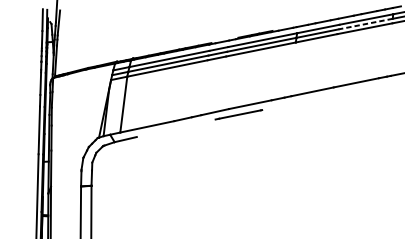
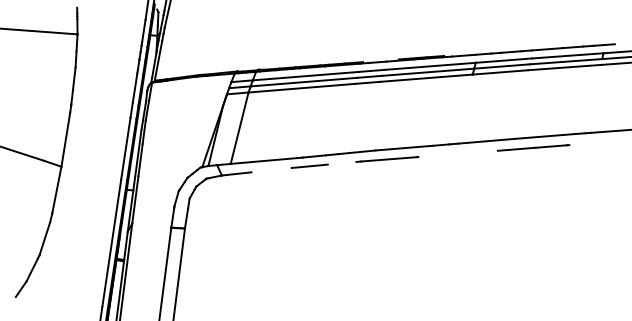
line: (365, 24) -> (565, 61), dashed -> solid
line: (348, 92) -> (533, 147), added
line: (180, 126) -> (309, 165), added

